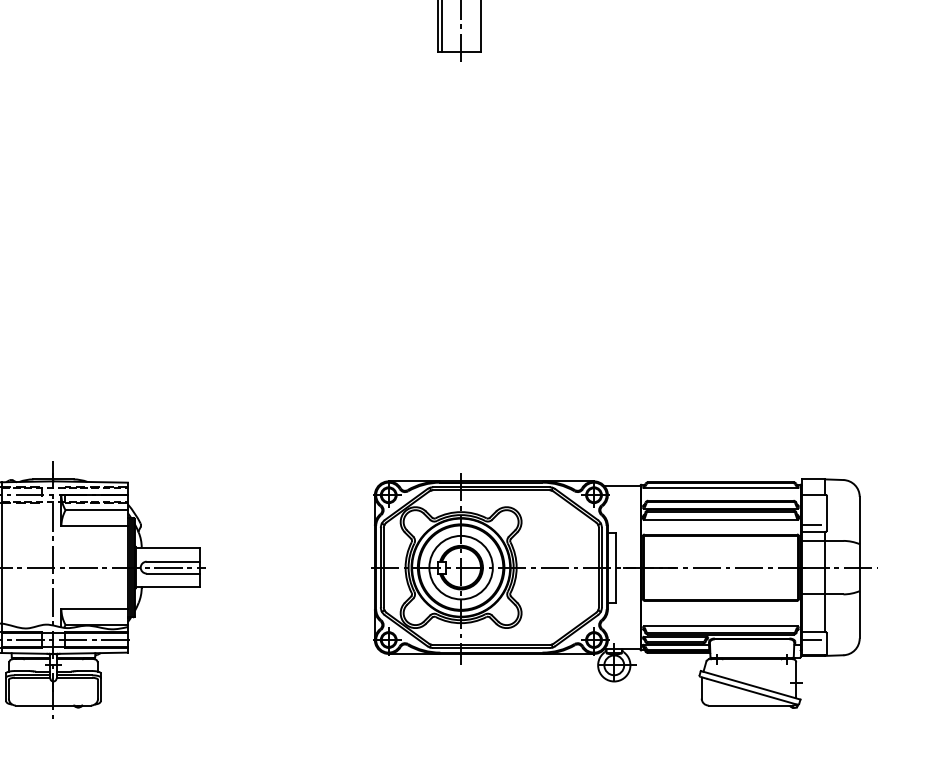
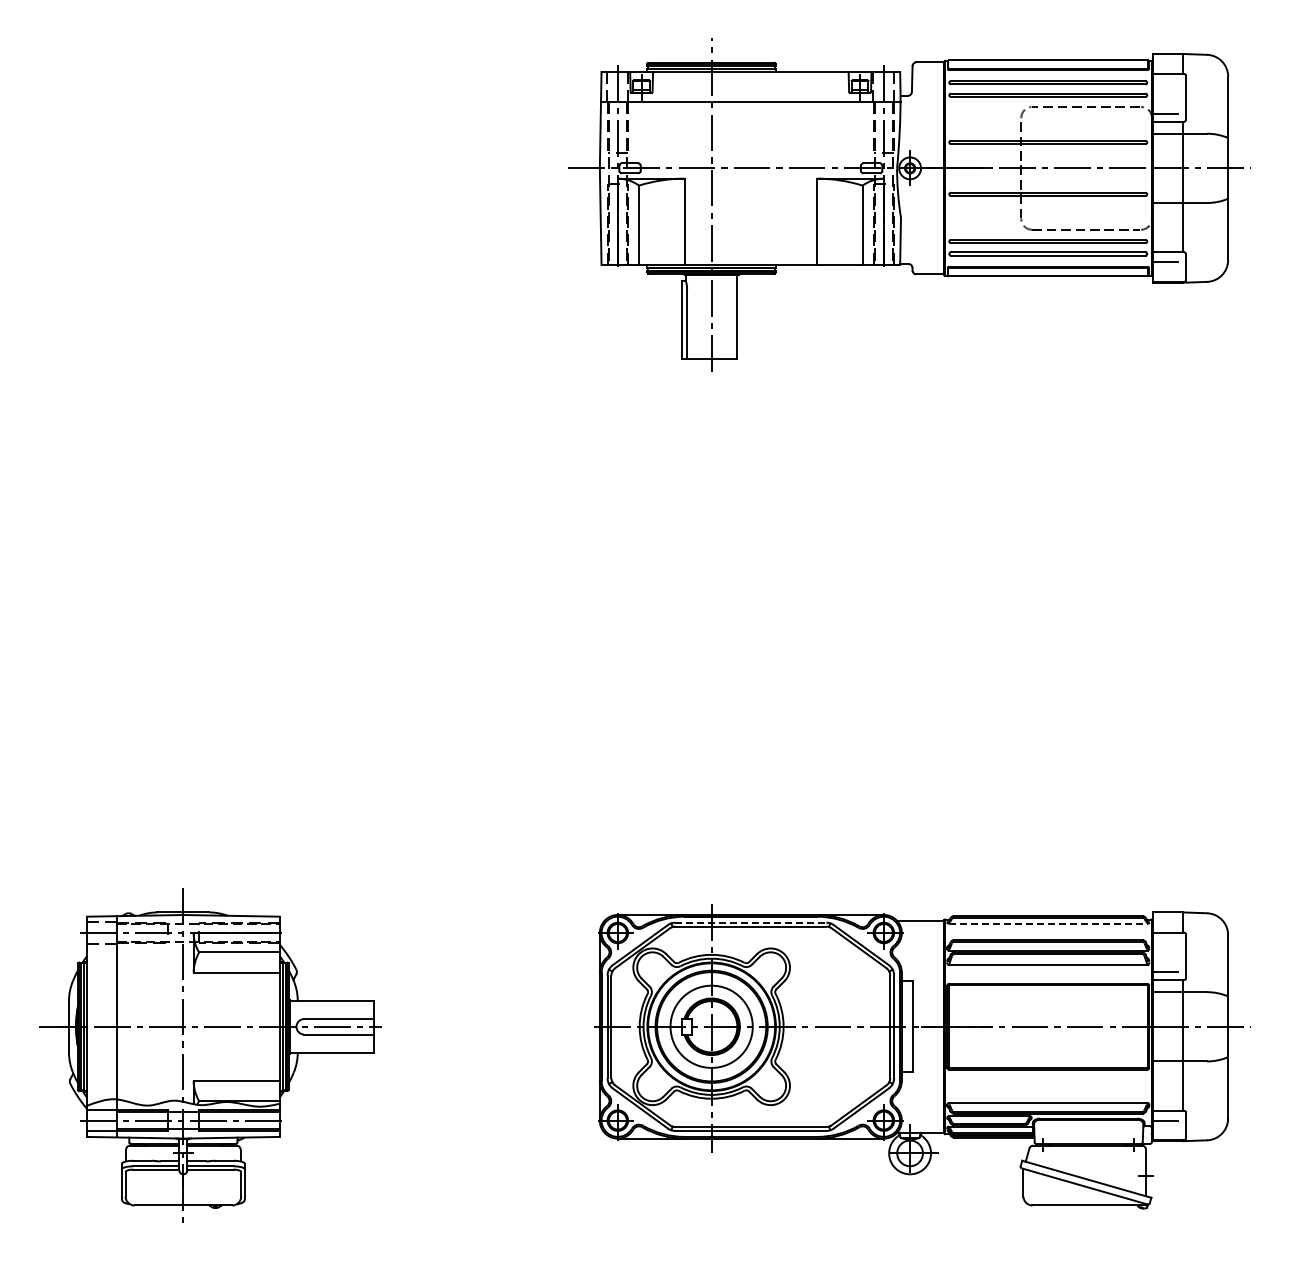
line: (491, 487) -> (751, 922), solid -> dashed
line: (721, 487) -> (1048, 923), solid -> dashed

